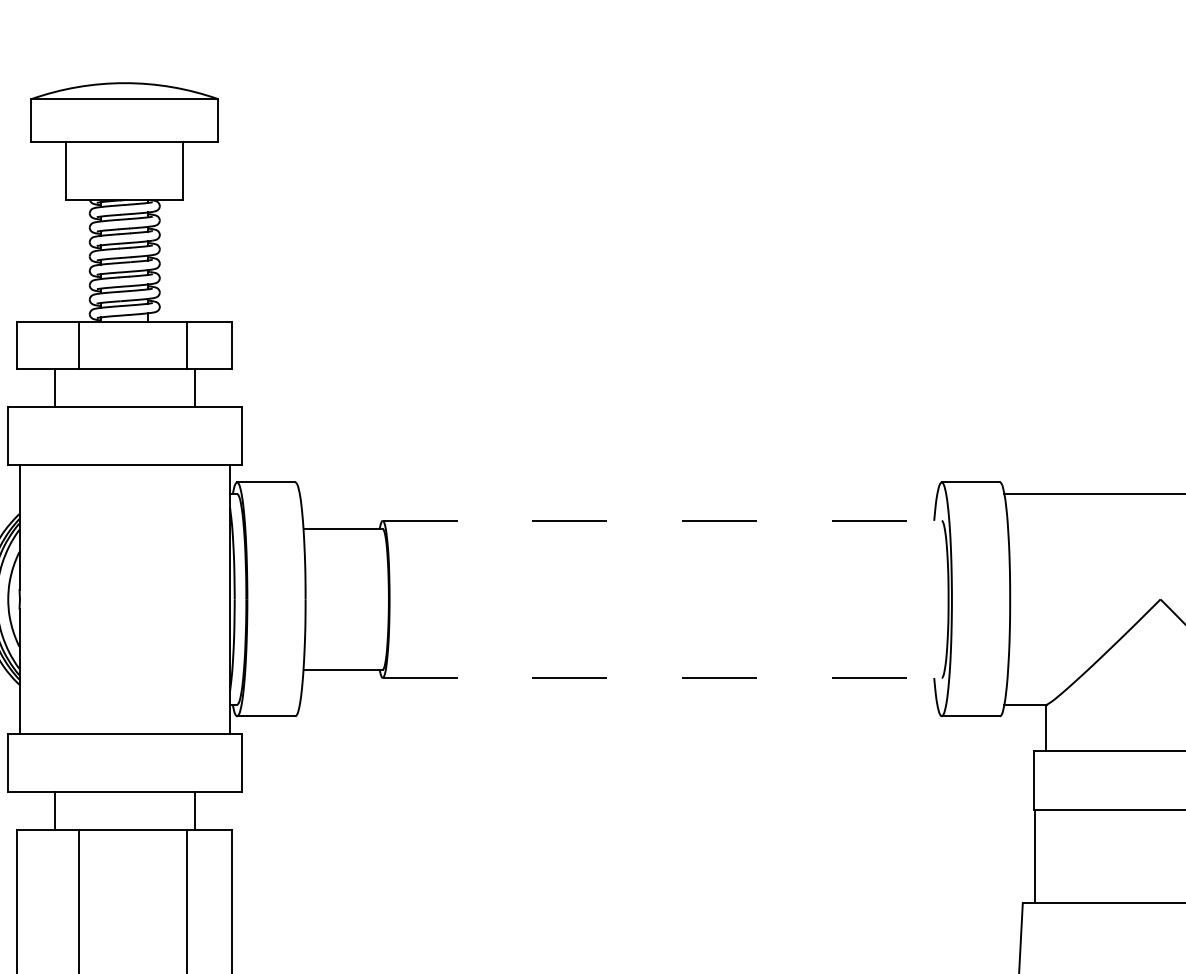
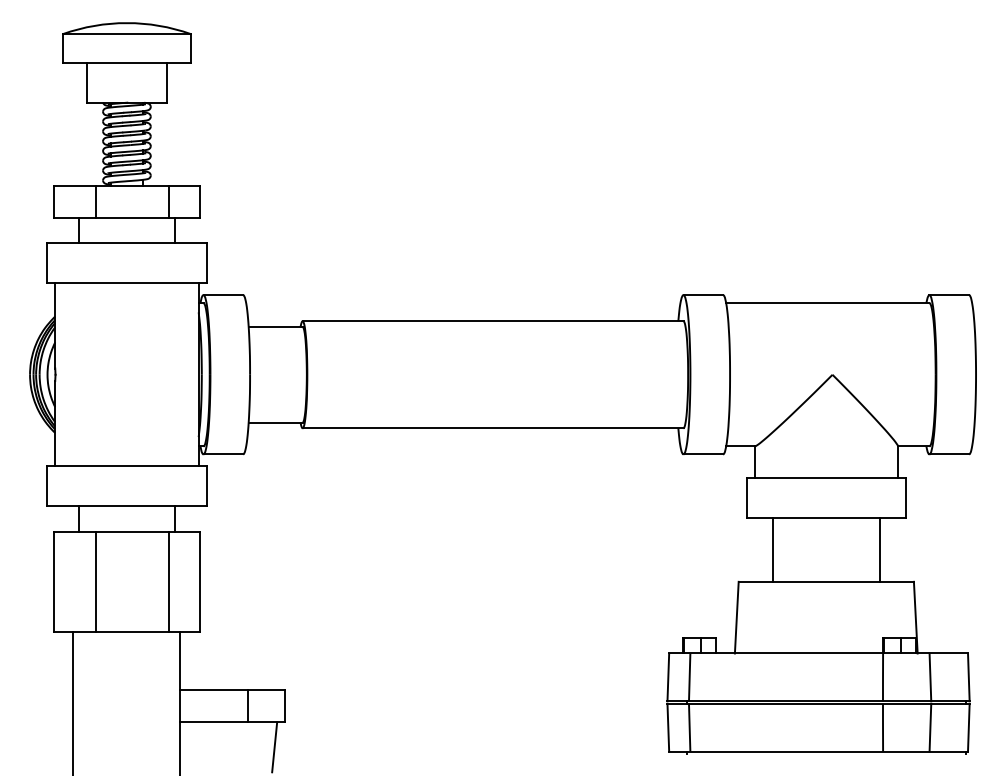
line: (662, 521) -> (493, 321), dashed -> solid
line: (662, 678) -> (493, 428), dashed -> solid
line: (1034, 855) -> (772, 549), moved

